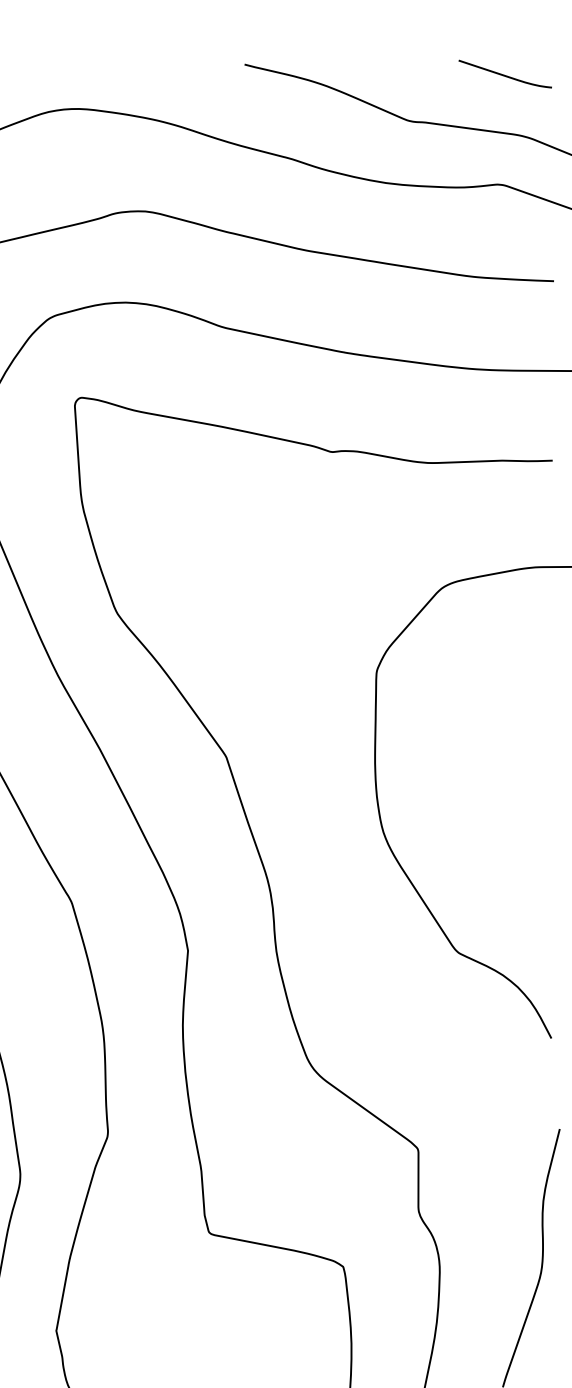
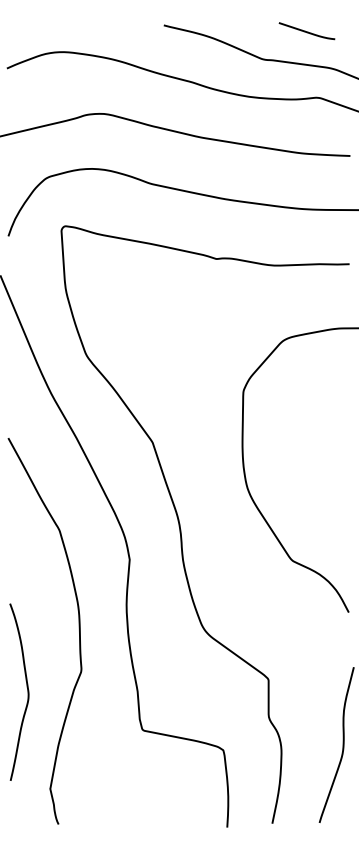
curve: (504, 74) -> (306, 31), moved

